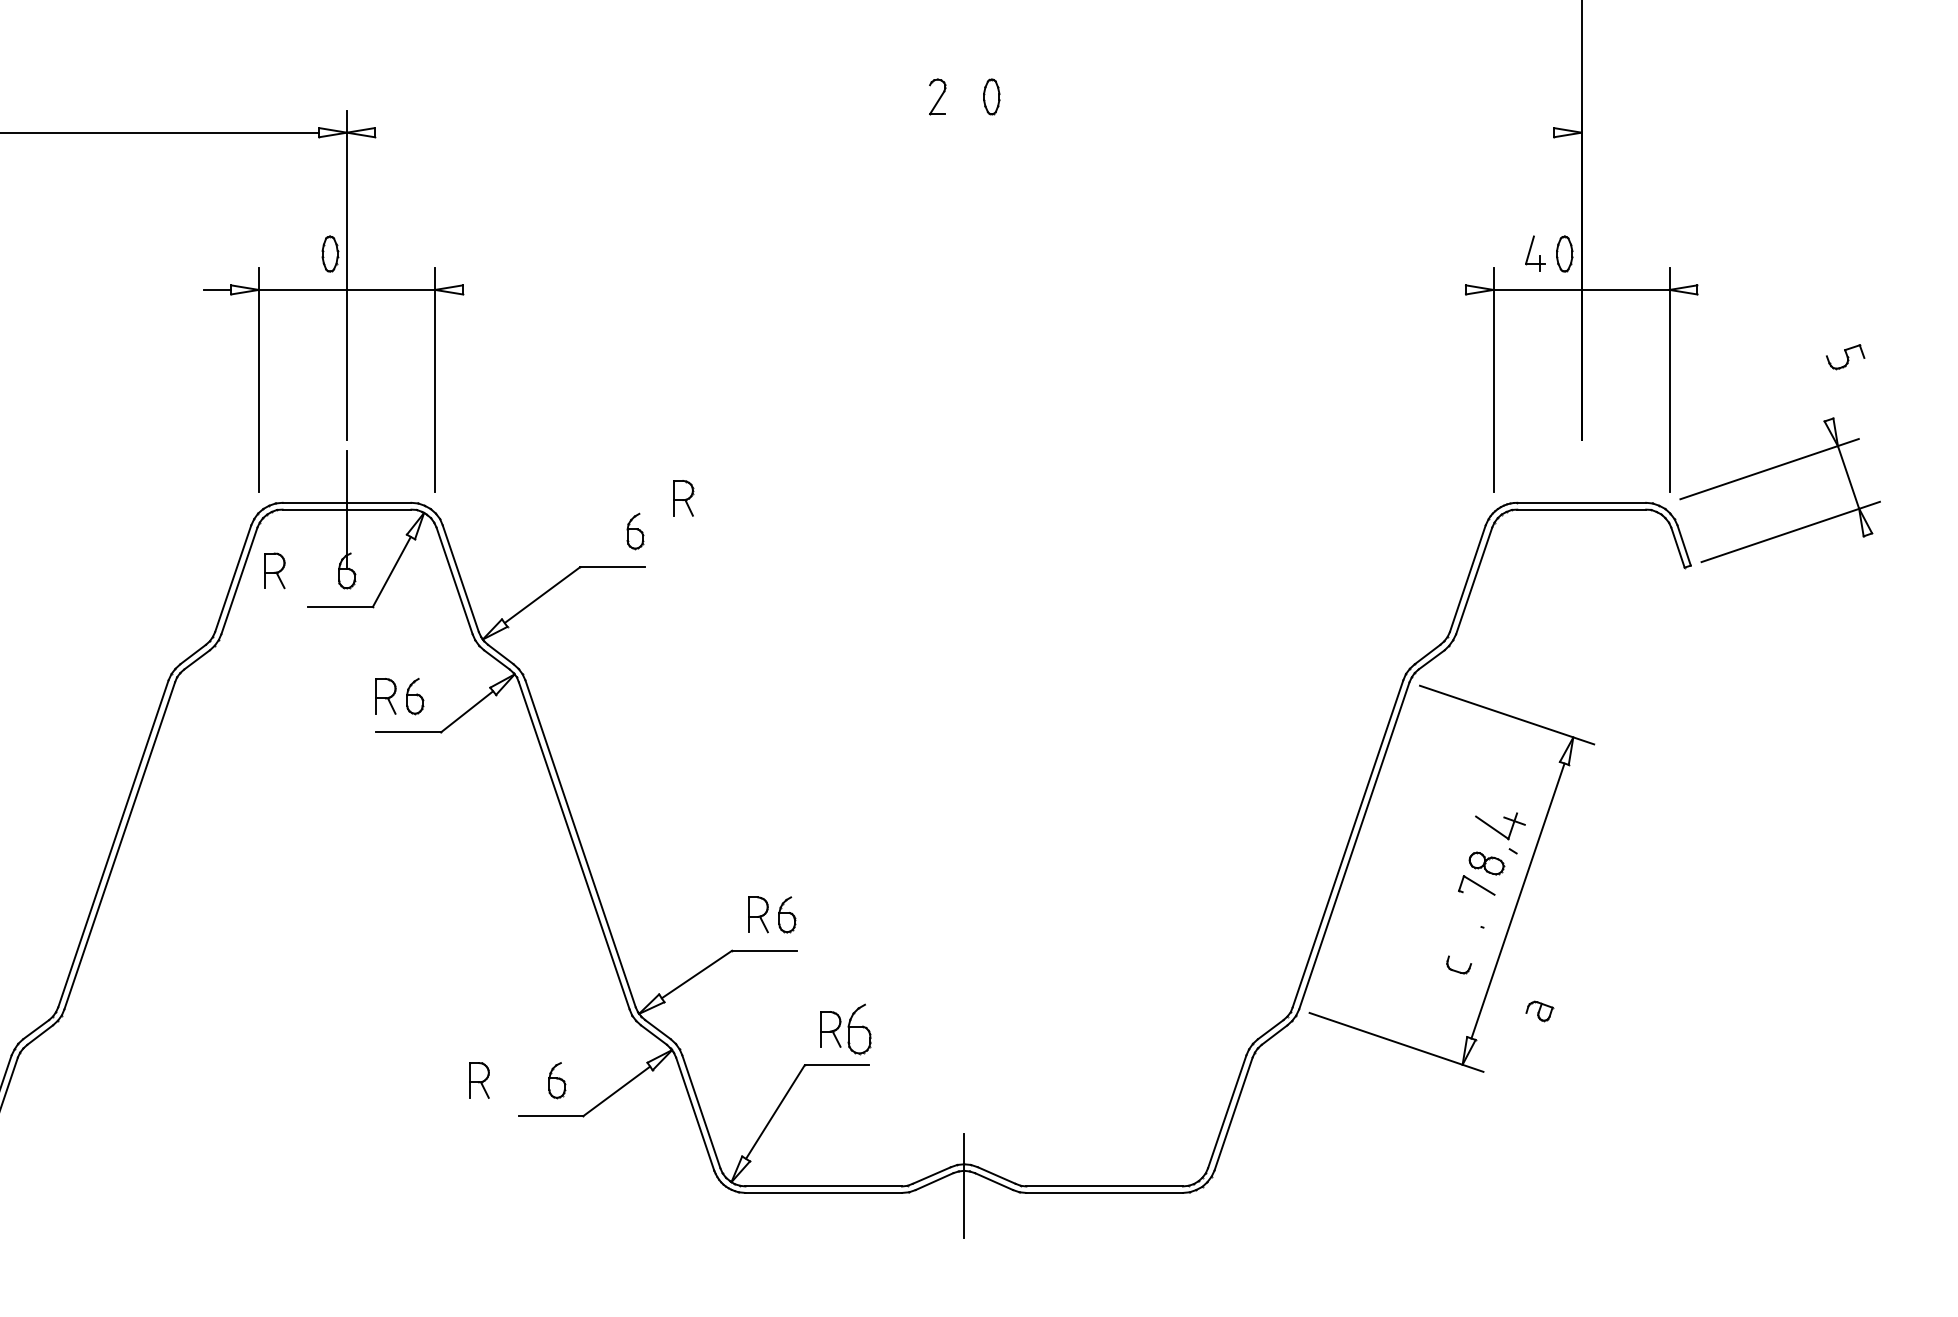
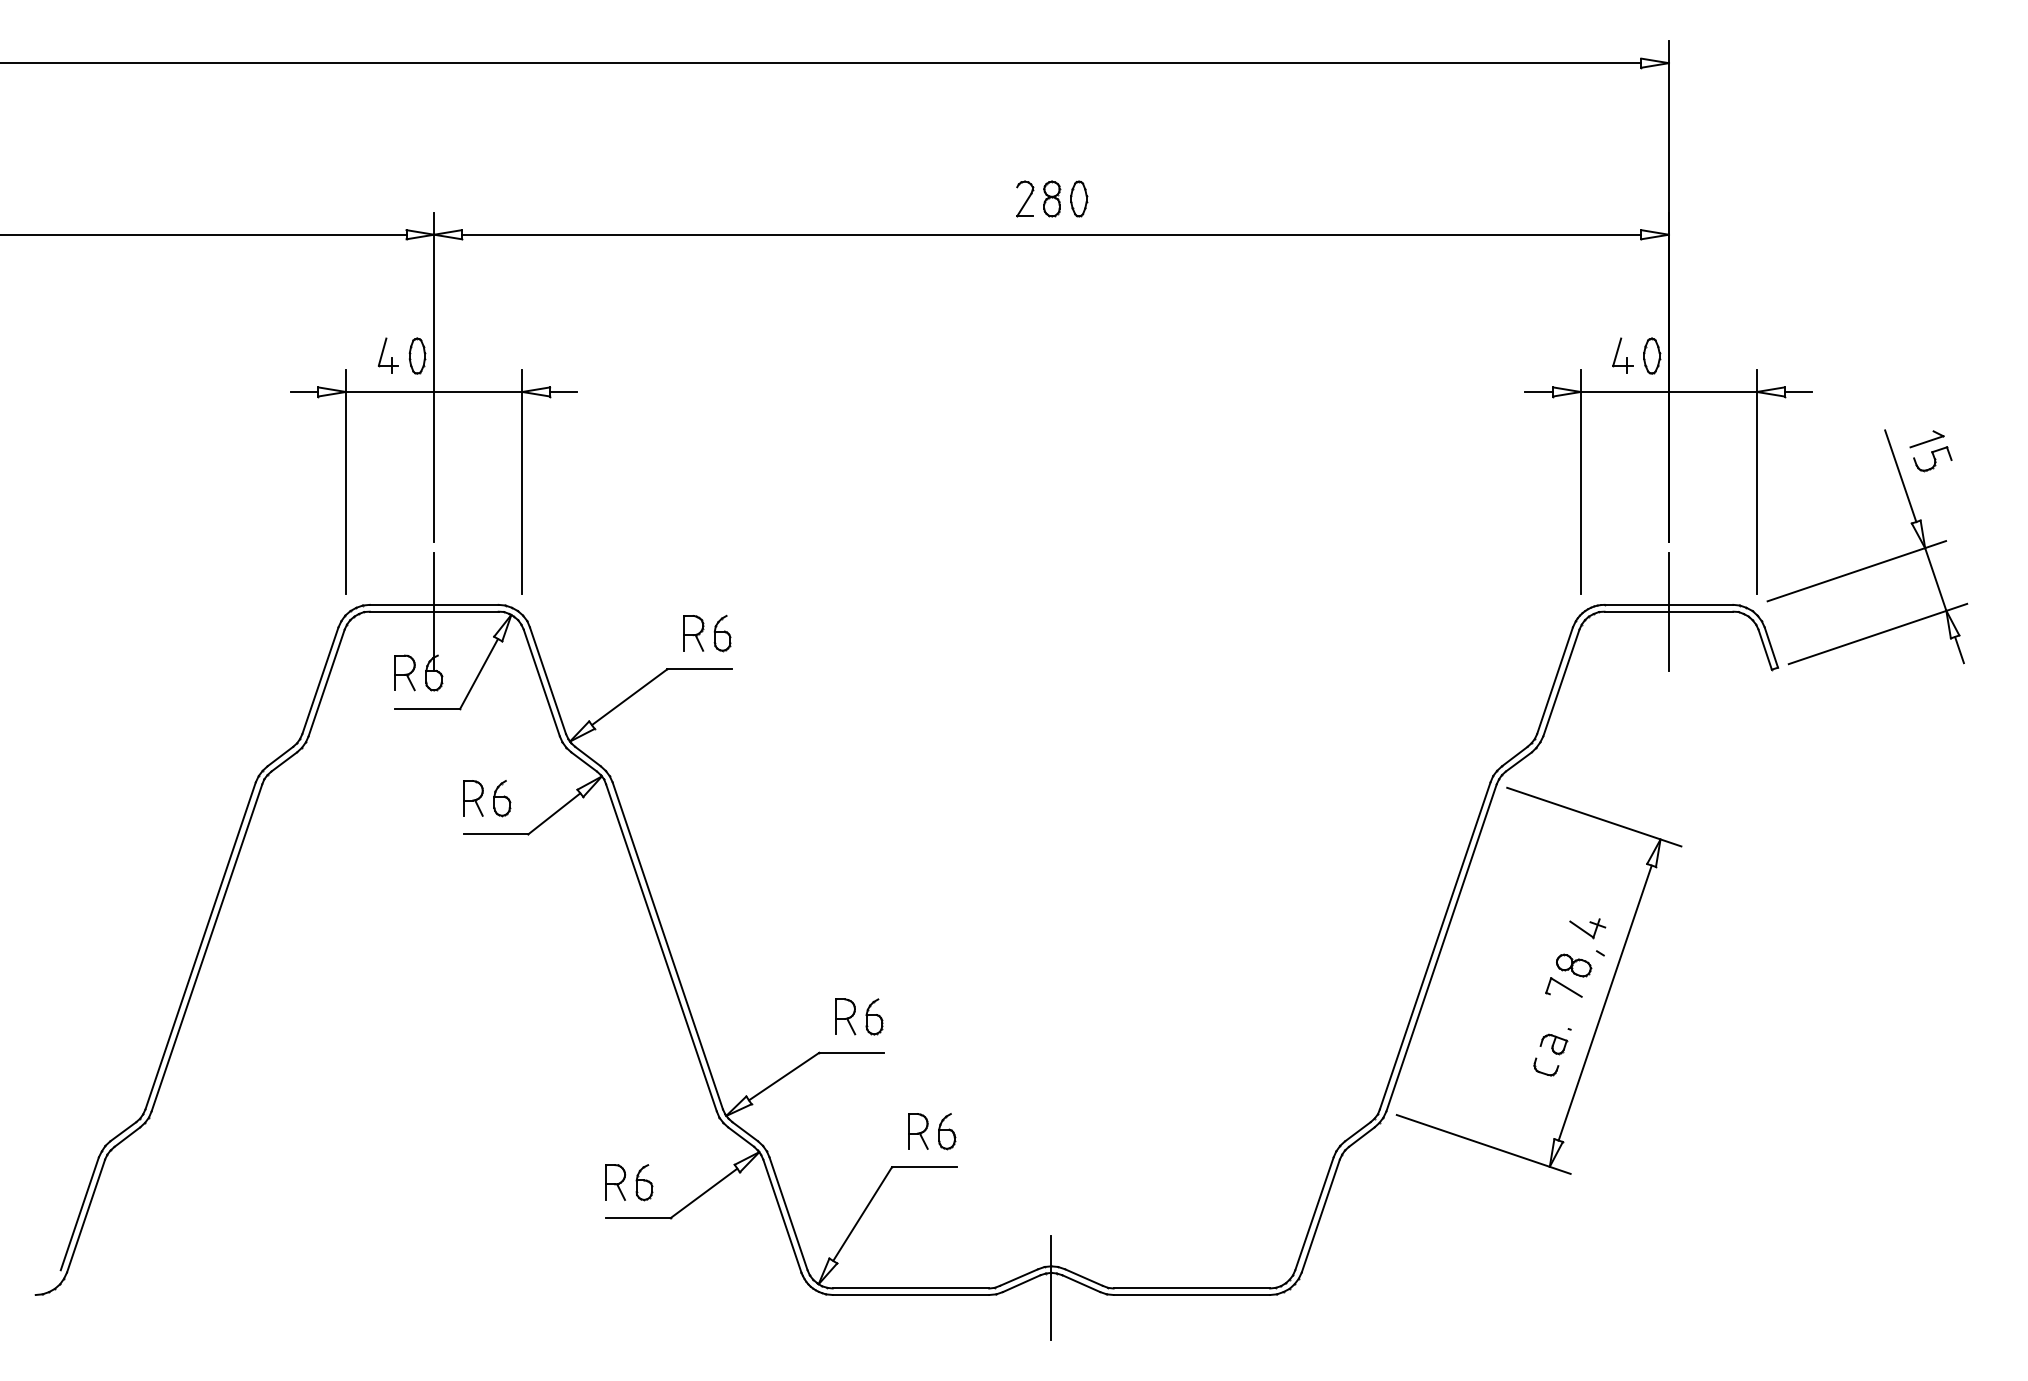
part: (965, 96) -> (1052, 198), added
line: (964, 132) -> (1051, 234), added
part: (301, 253) -> (388, 355), added
line: (476, 289) -> (563, 391), added
line: (1452, 289) -> (1539, 391), added
line: (1711, 289) -> (1798, 391), added
part: (1839, 337) -> (1926, 439), added
line: (1813, 374) -> (1900, 476), added
part: (683, 498) -> (693, 633), moved
line: (1581, 509) -> (1668, 611), added
line: (1872, 548) -> (1959, 650), added
part: (274, 570) -> (404, 672), moved
part: (1500, 826) -> (1587, 928), size x0.71
part: (1539, 1011) -> (1553, 1044), moved
part: (860, 1029) -> (947, 1131), size x0.71
part: (479, 1080) -> (615, 1182), moved

